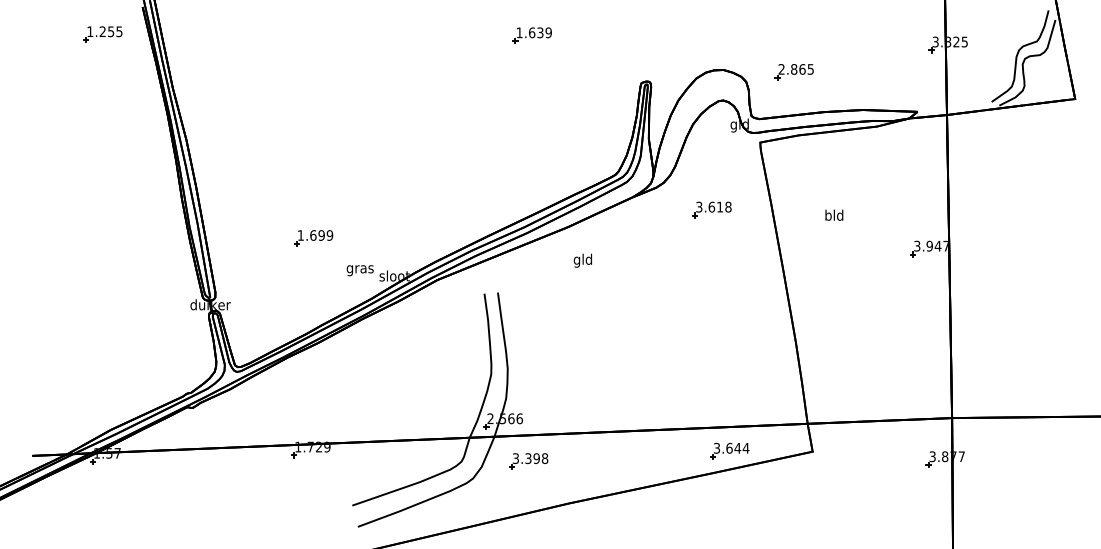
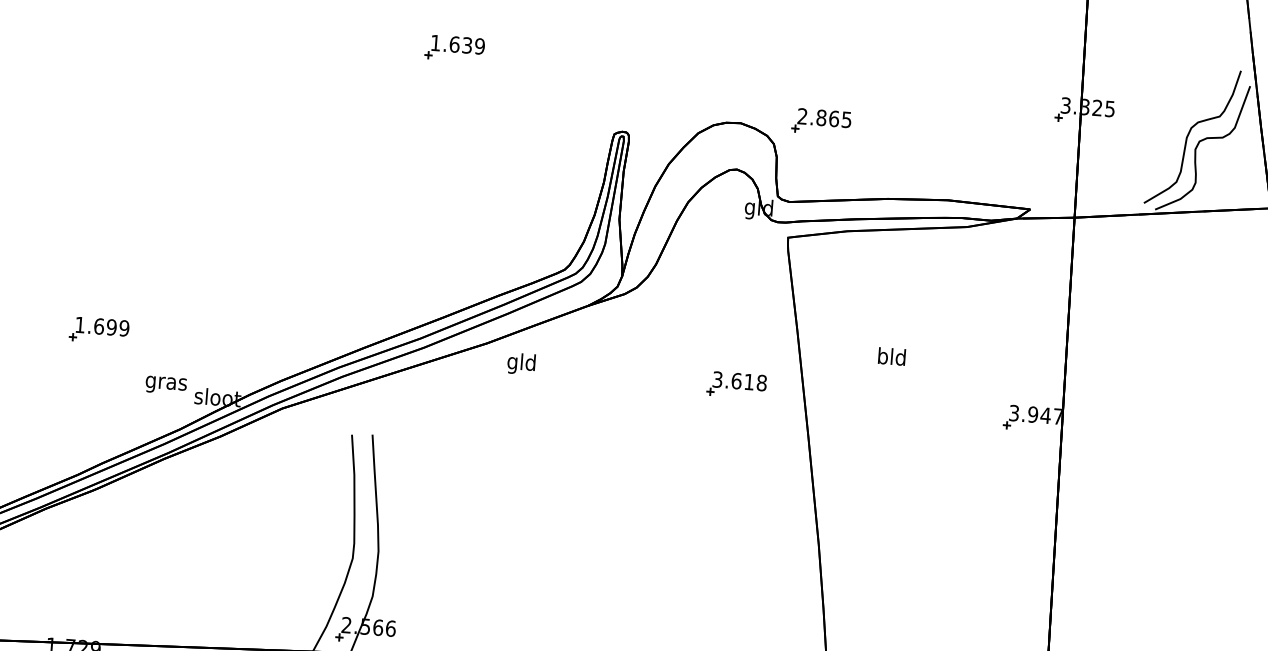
part: (793, 72) -> (820, 122), moved
part: (711, 209) -> (735, 384), moved
text: (582, 260) -> (520, 363), moved

